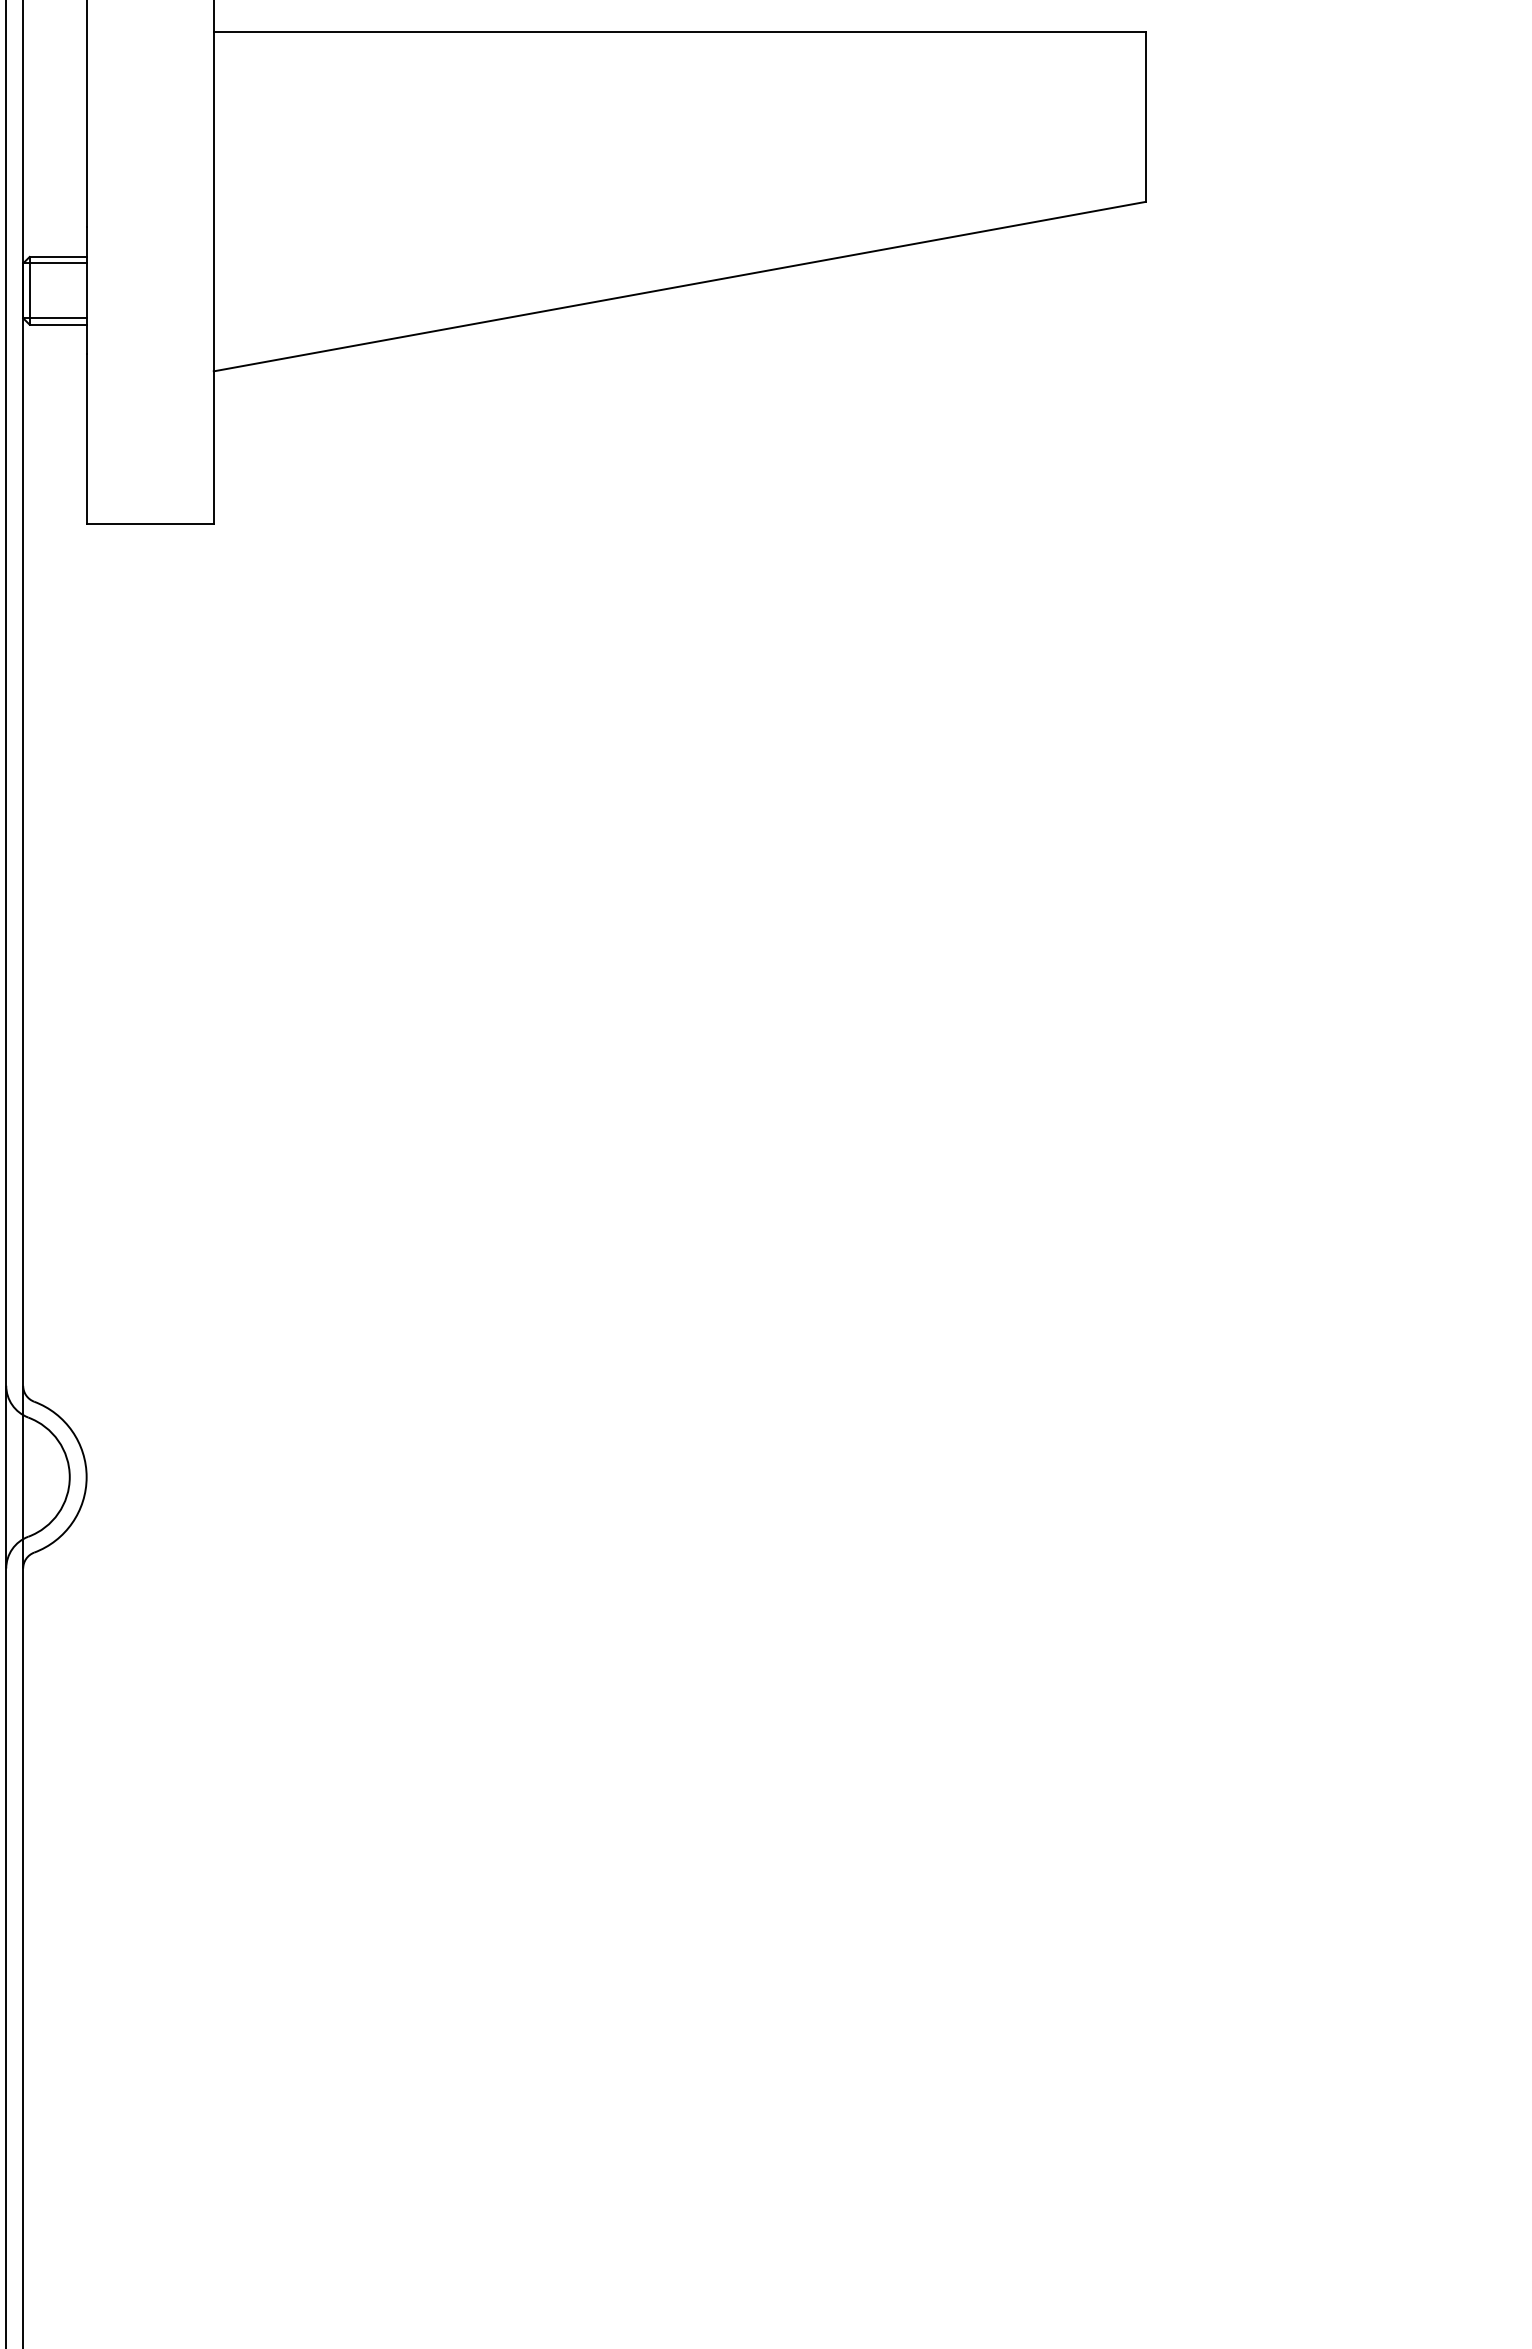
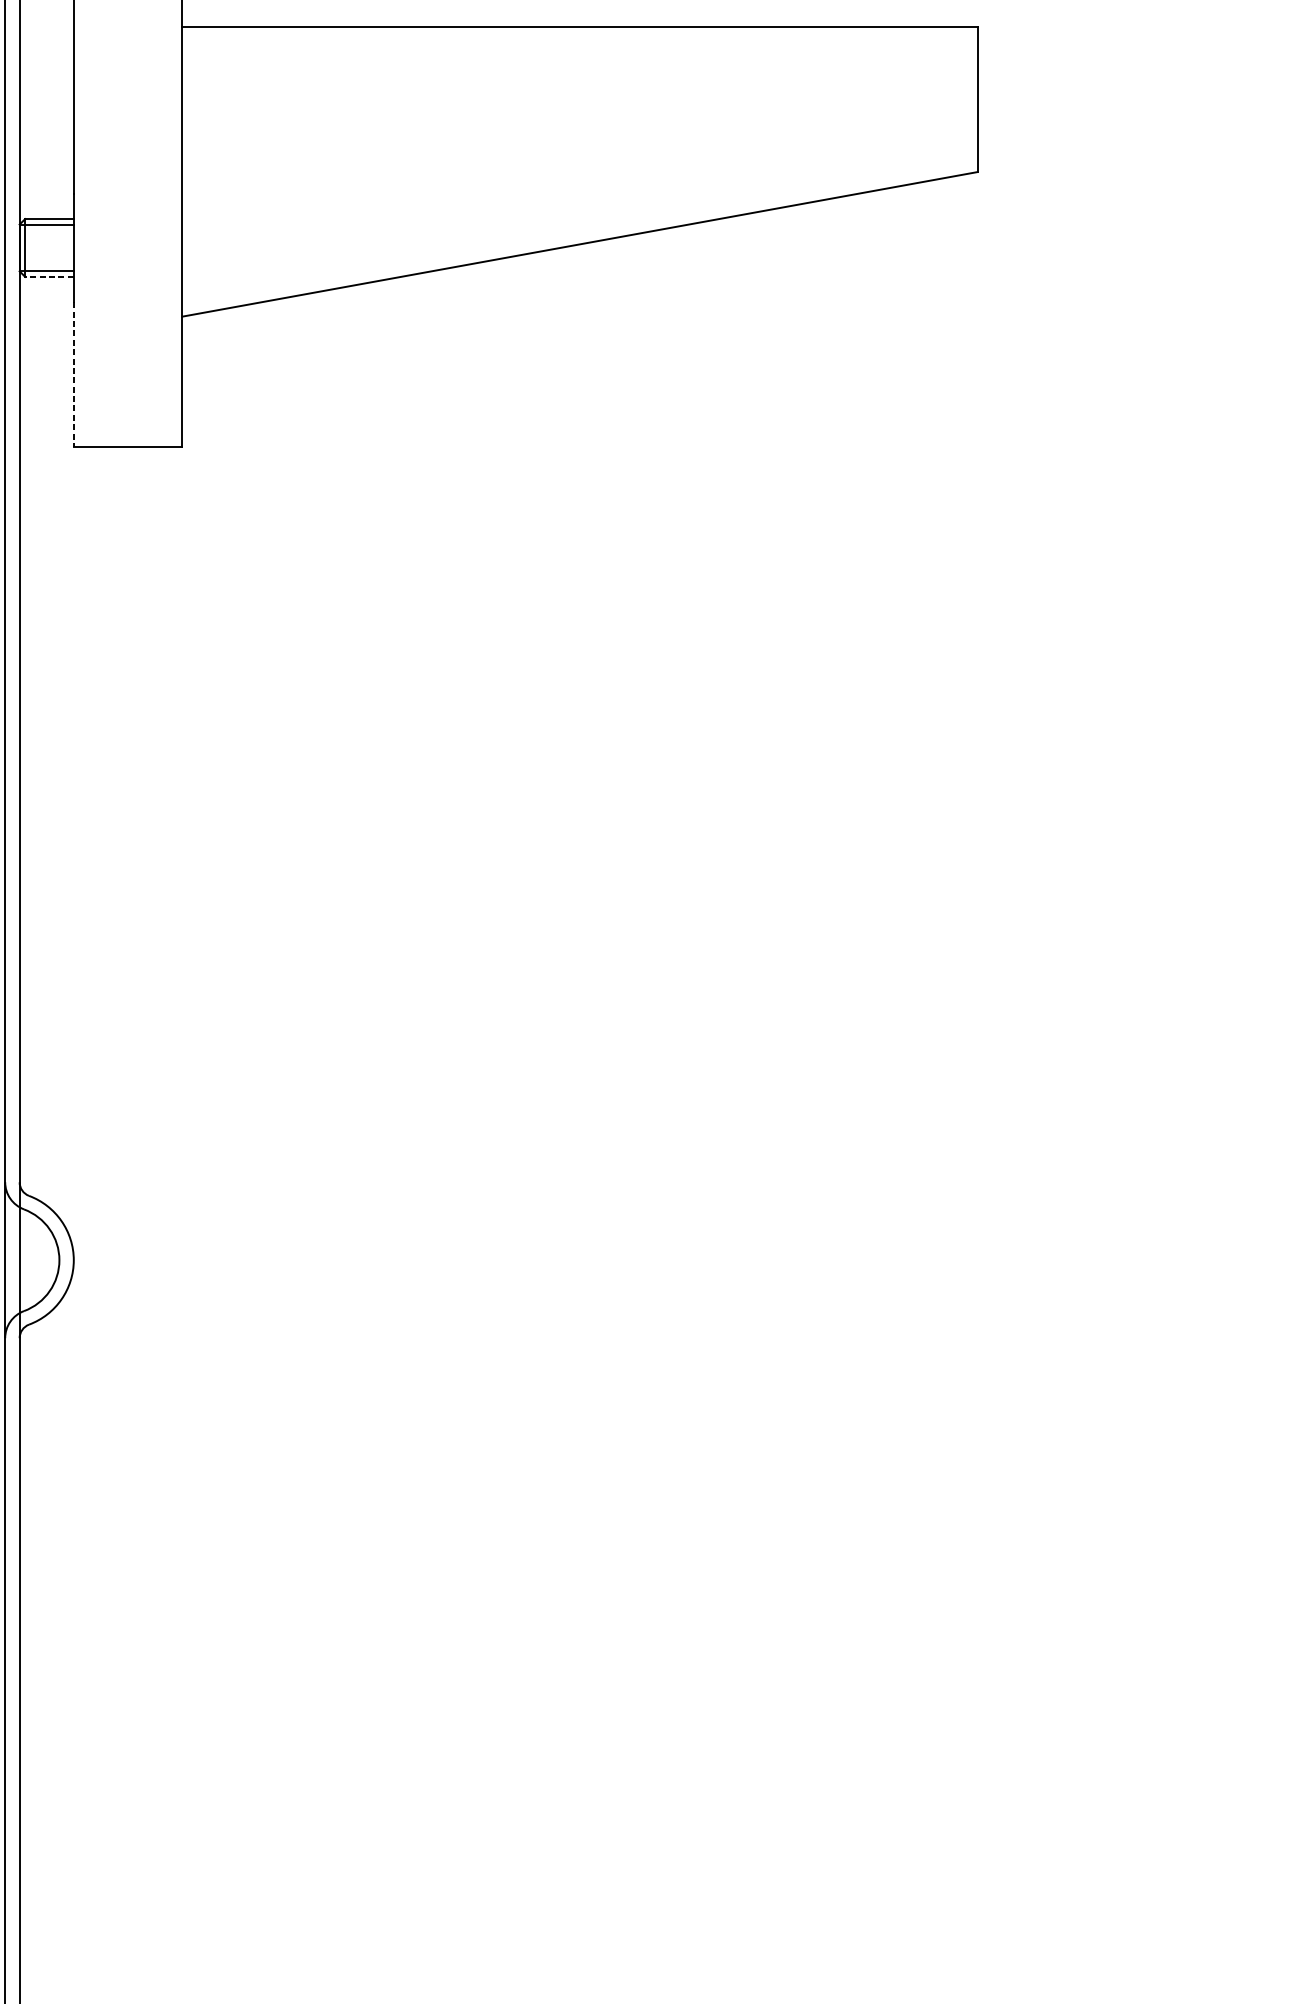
line: (57, 324) -> (48, 276), solid -> dashed
line: (86, 439) -> (73, 374), solid -> dashed

